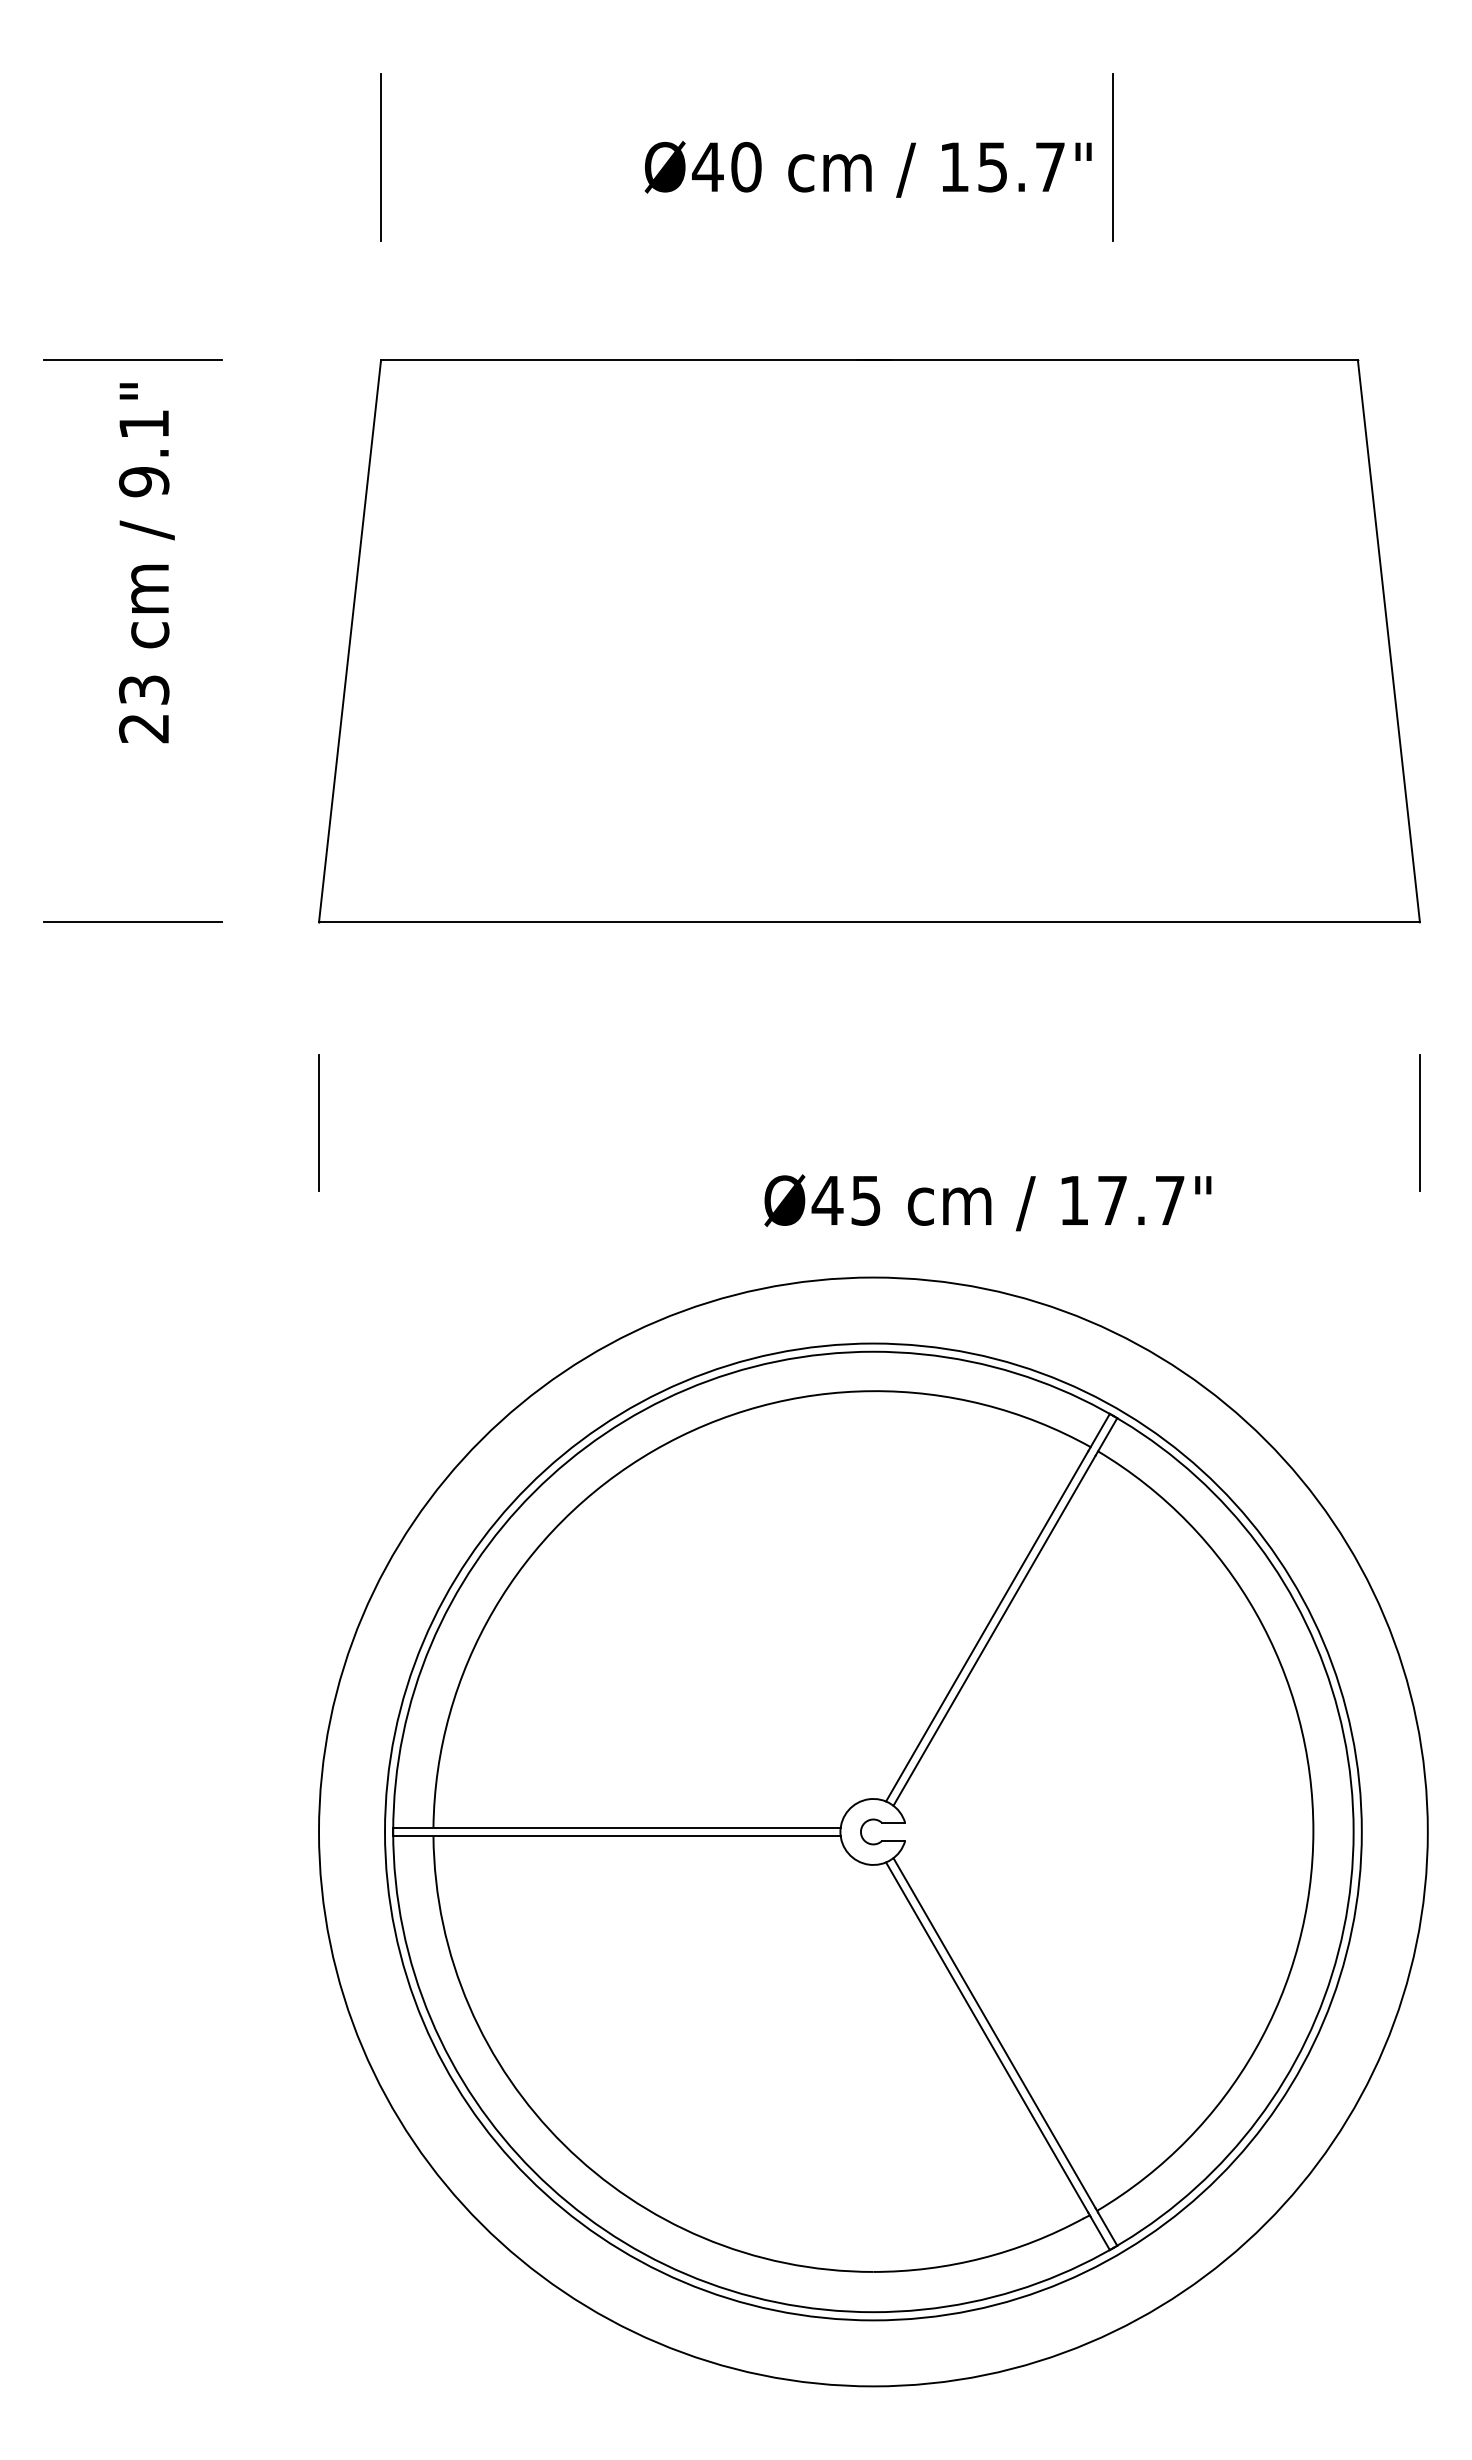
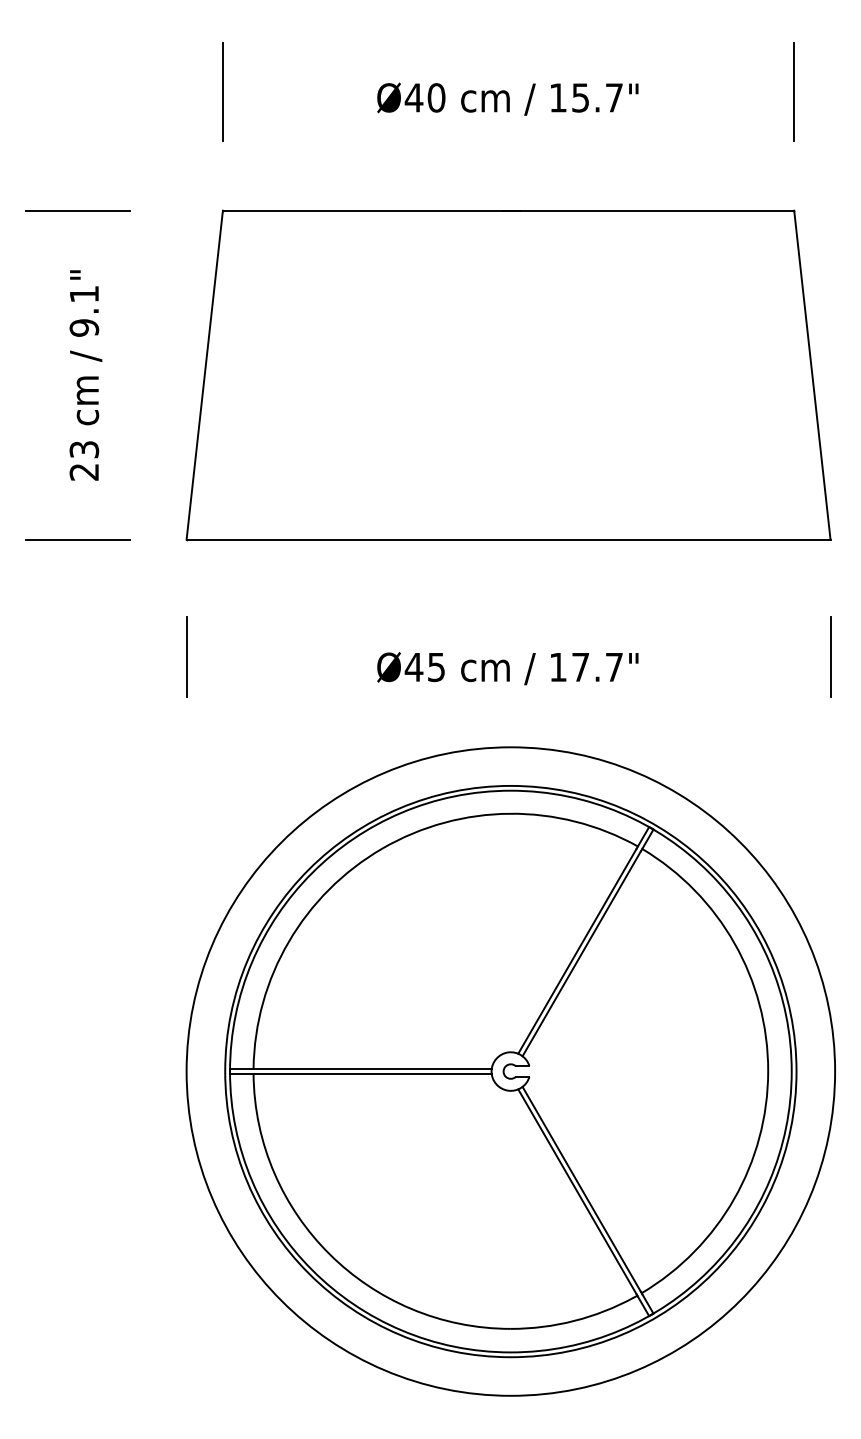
line: (1112, 156) -> (793, 91), moved
text: (146, 563) -> (85, 375), moved
text: (987, 1202) -> (507, 668), moved

